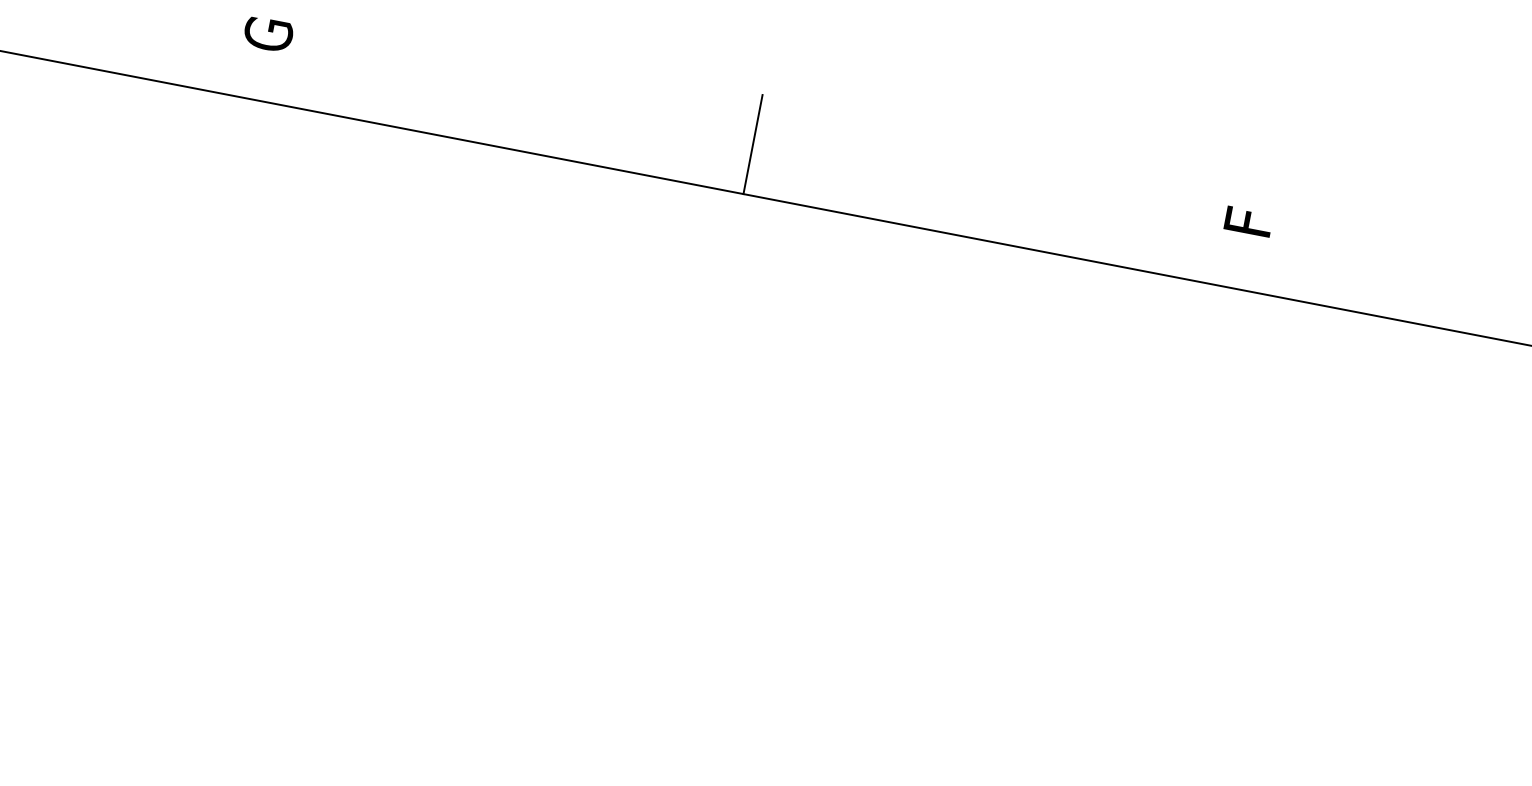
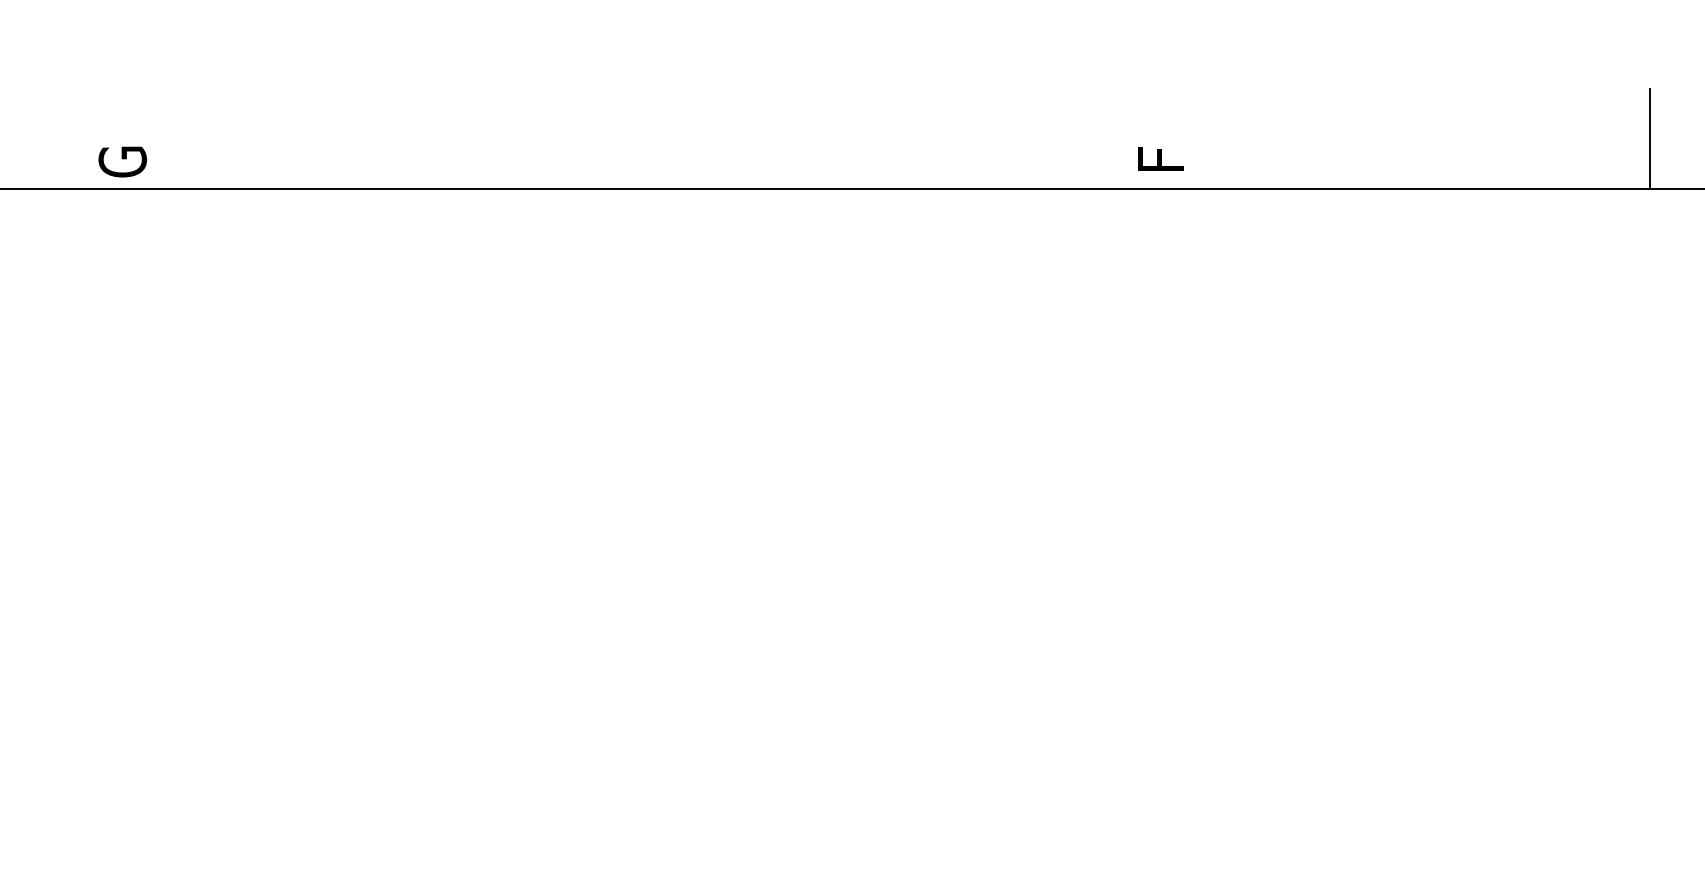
text: (268, 34) -> (122, 161), moved
line: (753, 144) -> (657, 139), removed
text: (1248, 220) -> (1160, 158), moved

